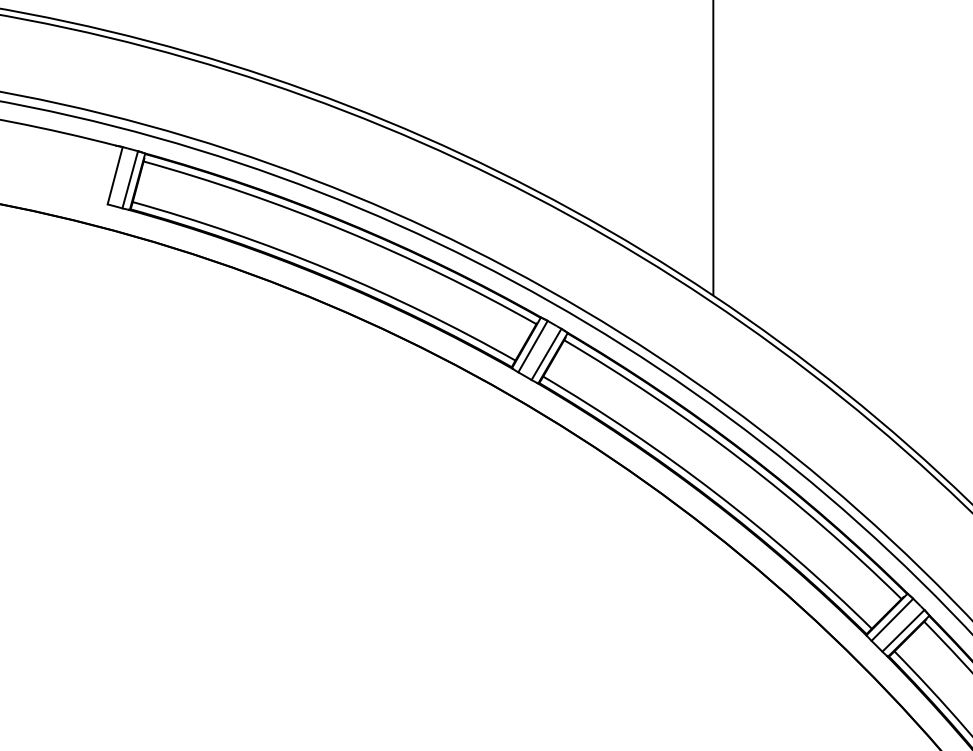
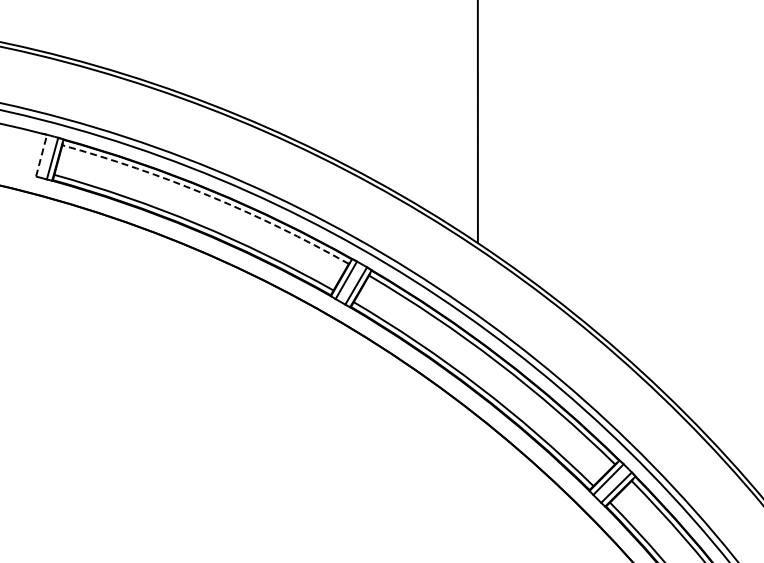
line: (115, 175) -> (41, 155), solid -> dashed
arc: (345, 230) -> (209, 195), solid -> dashed

